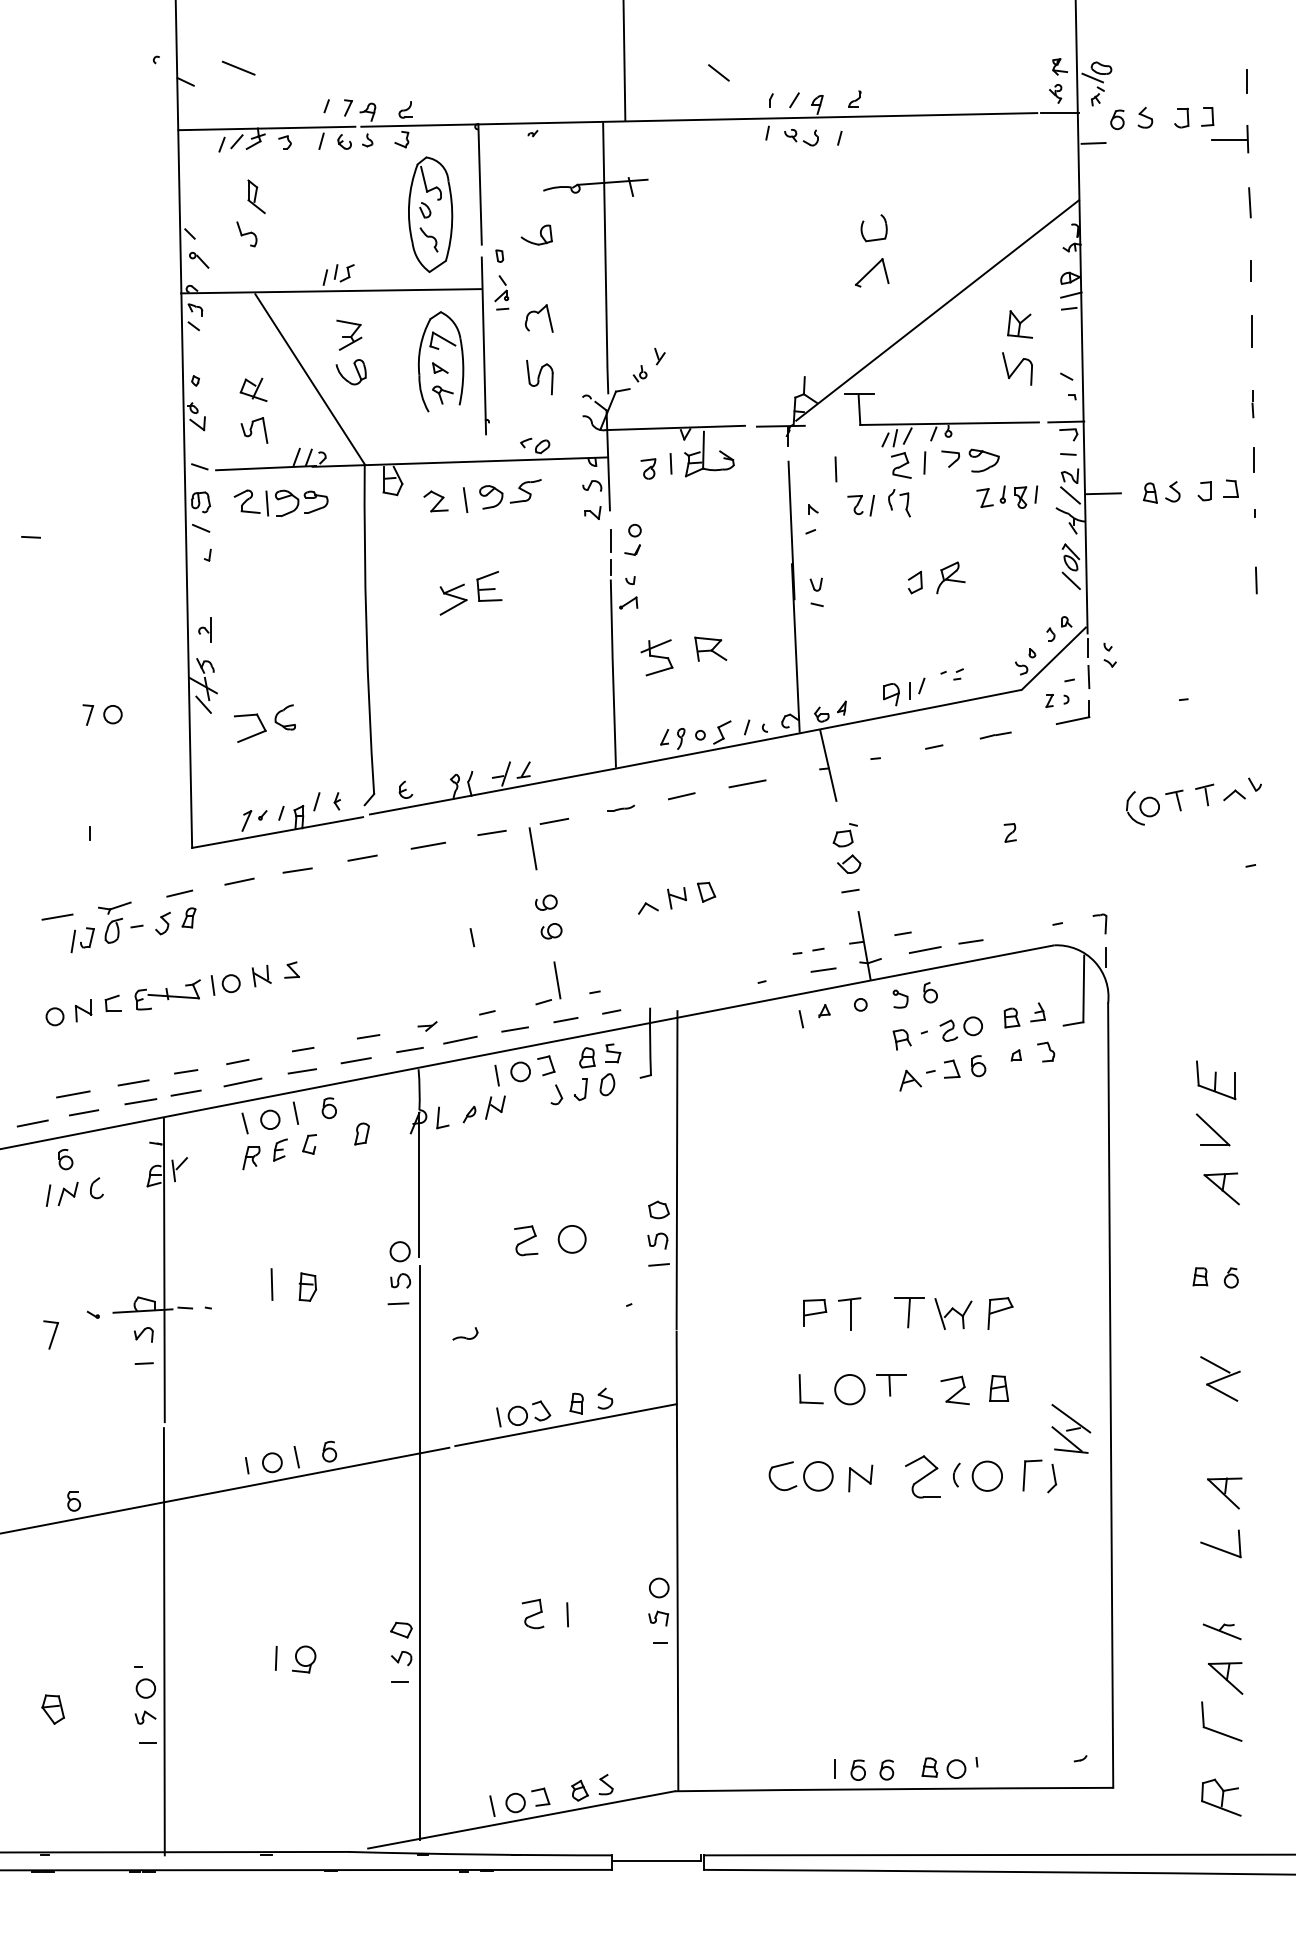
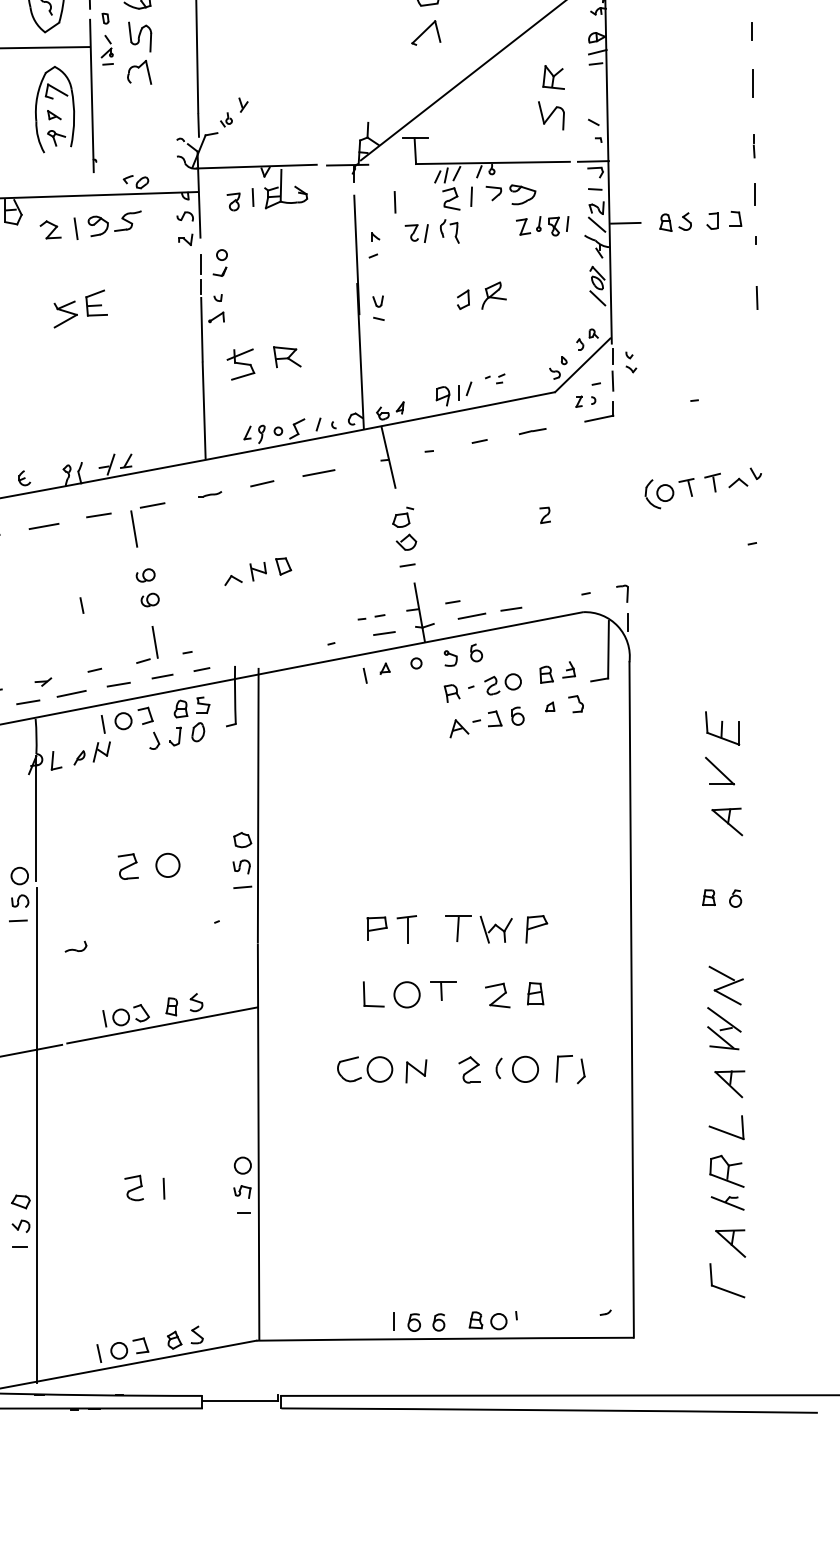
part: (539, 377) -> (139, 37), moved
part: (1071, 1428) -> (724, 1028), moved
part: (922, 1476) -> (469, 1069), size x0.71
part: (1221, 1797) -> (727, 1171), moved

